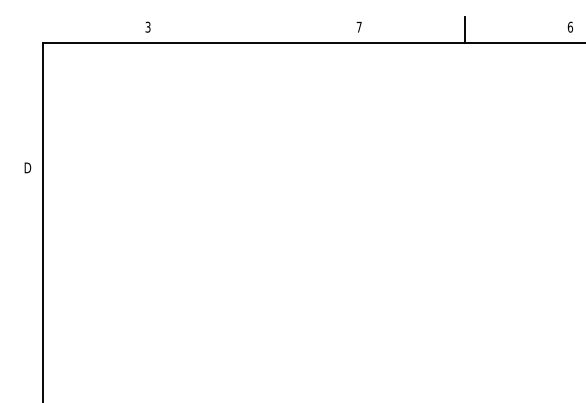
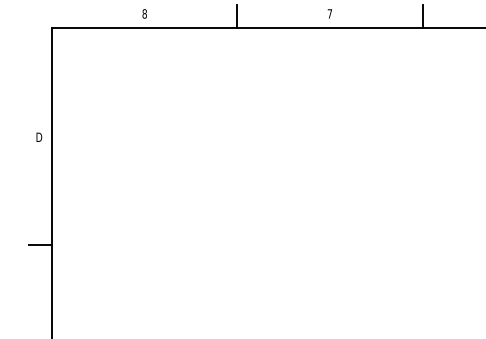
text: (147, 27) -> (144, 14), 3 -> 8
line: (253, 29) -> (237, 15), added
line: (28, 291) -> (39, 245), added

